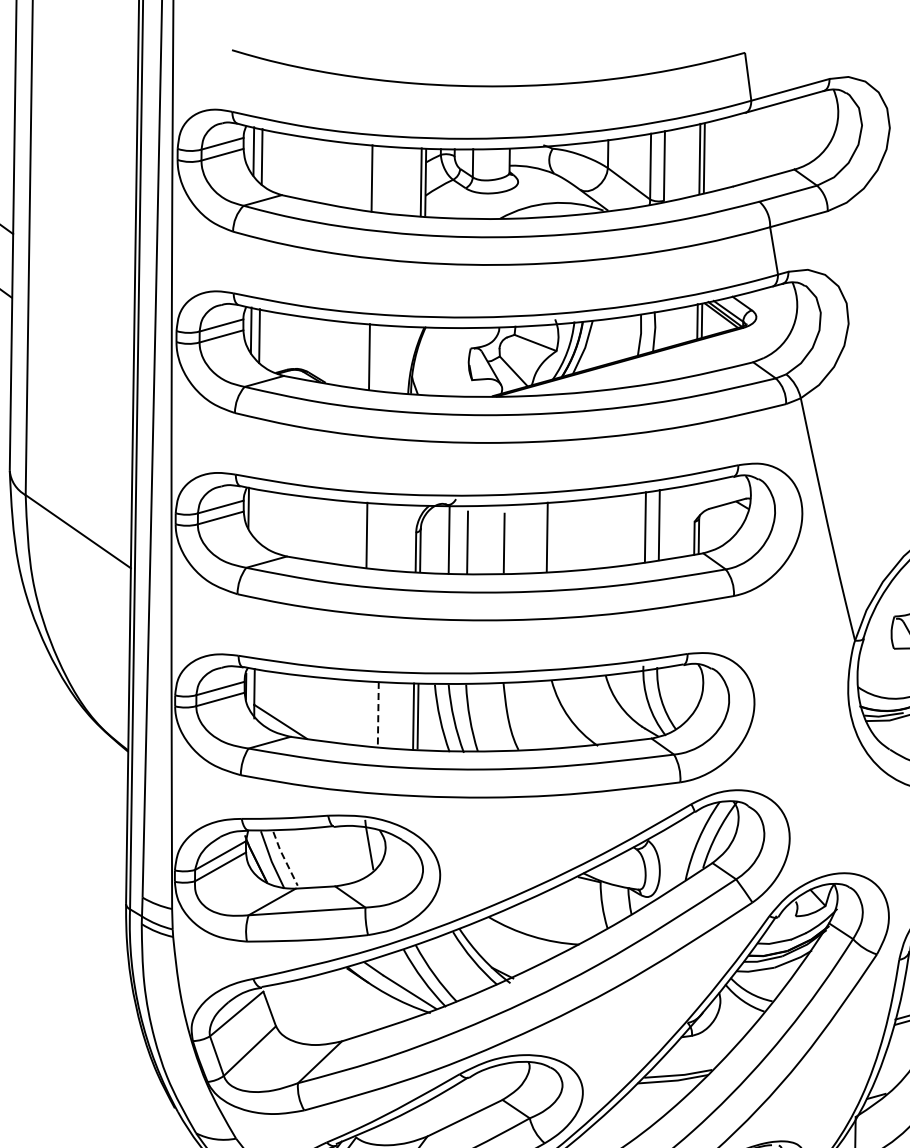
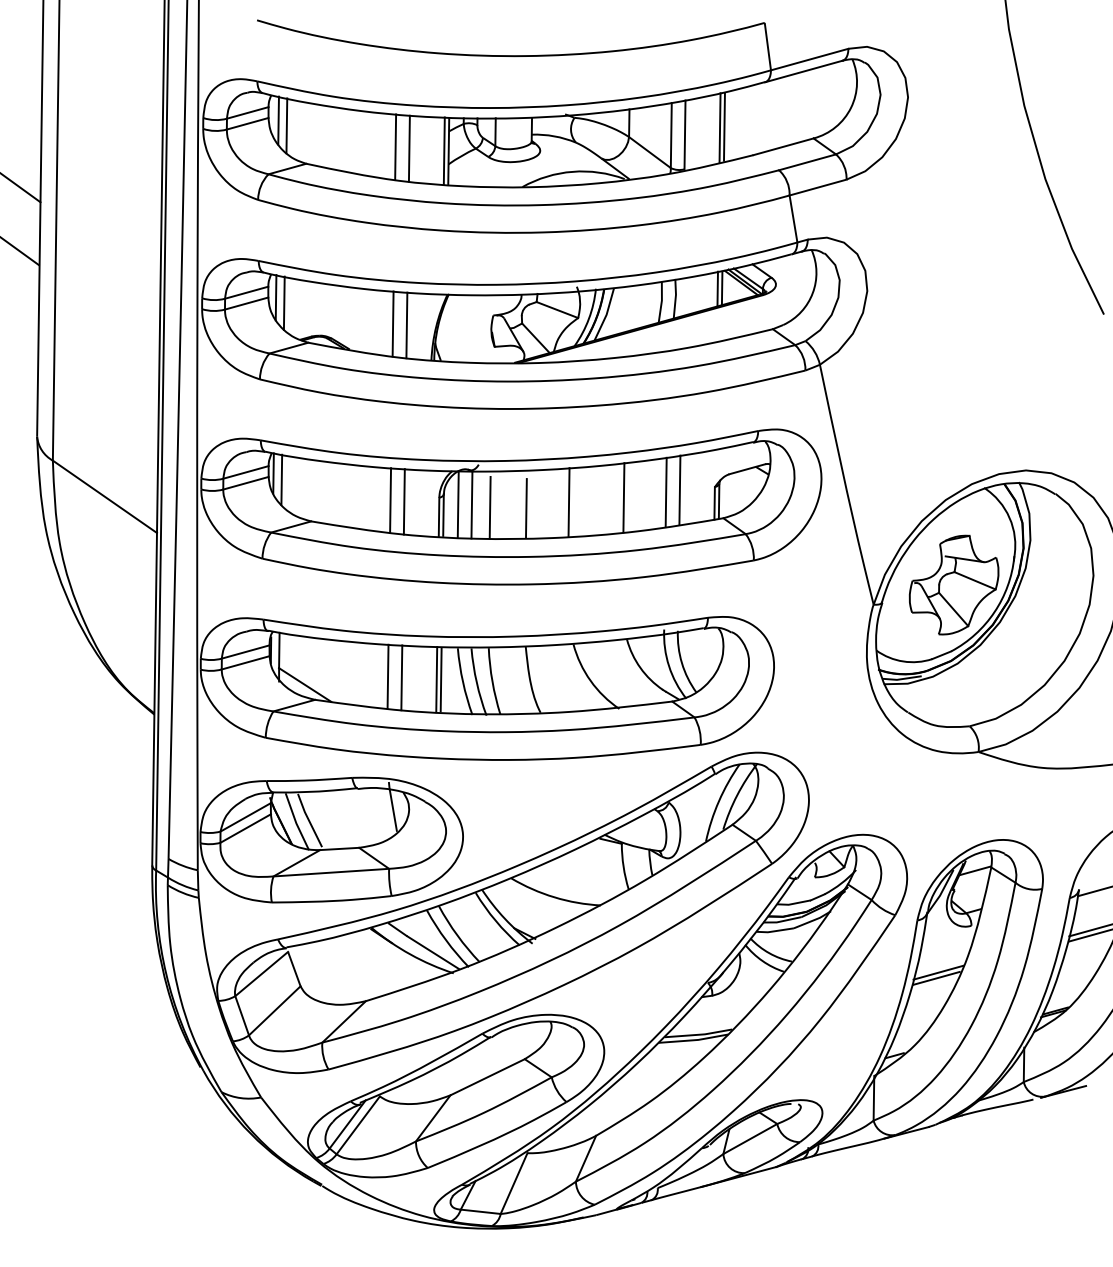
line: (385, 179) -> (408, 148), added
line: (383, 358) -> (406, 325), added
line: (256, 514) -> (281, 479), added
line: (602, 532) -> (623, 497), added
line: (379, 536) -> (403, 501), added
line: (434, 539) -> (457, 504), added
line: (363, 713) -> (387, 676), added
line: (377, 715) -> (401, 678), dashed -> solid
line: (285, 858) -> (309, 820), dashed -> solid

